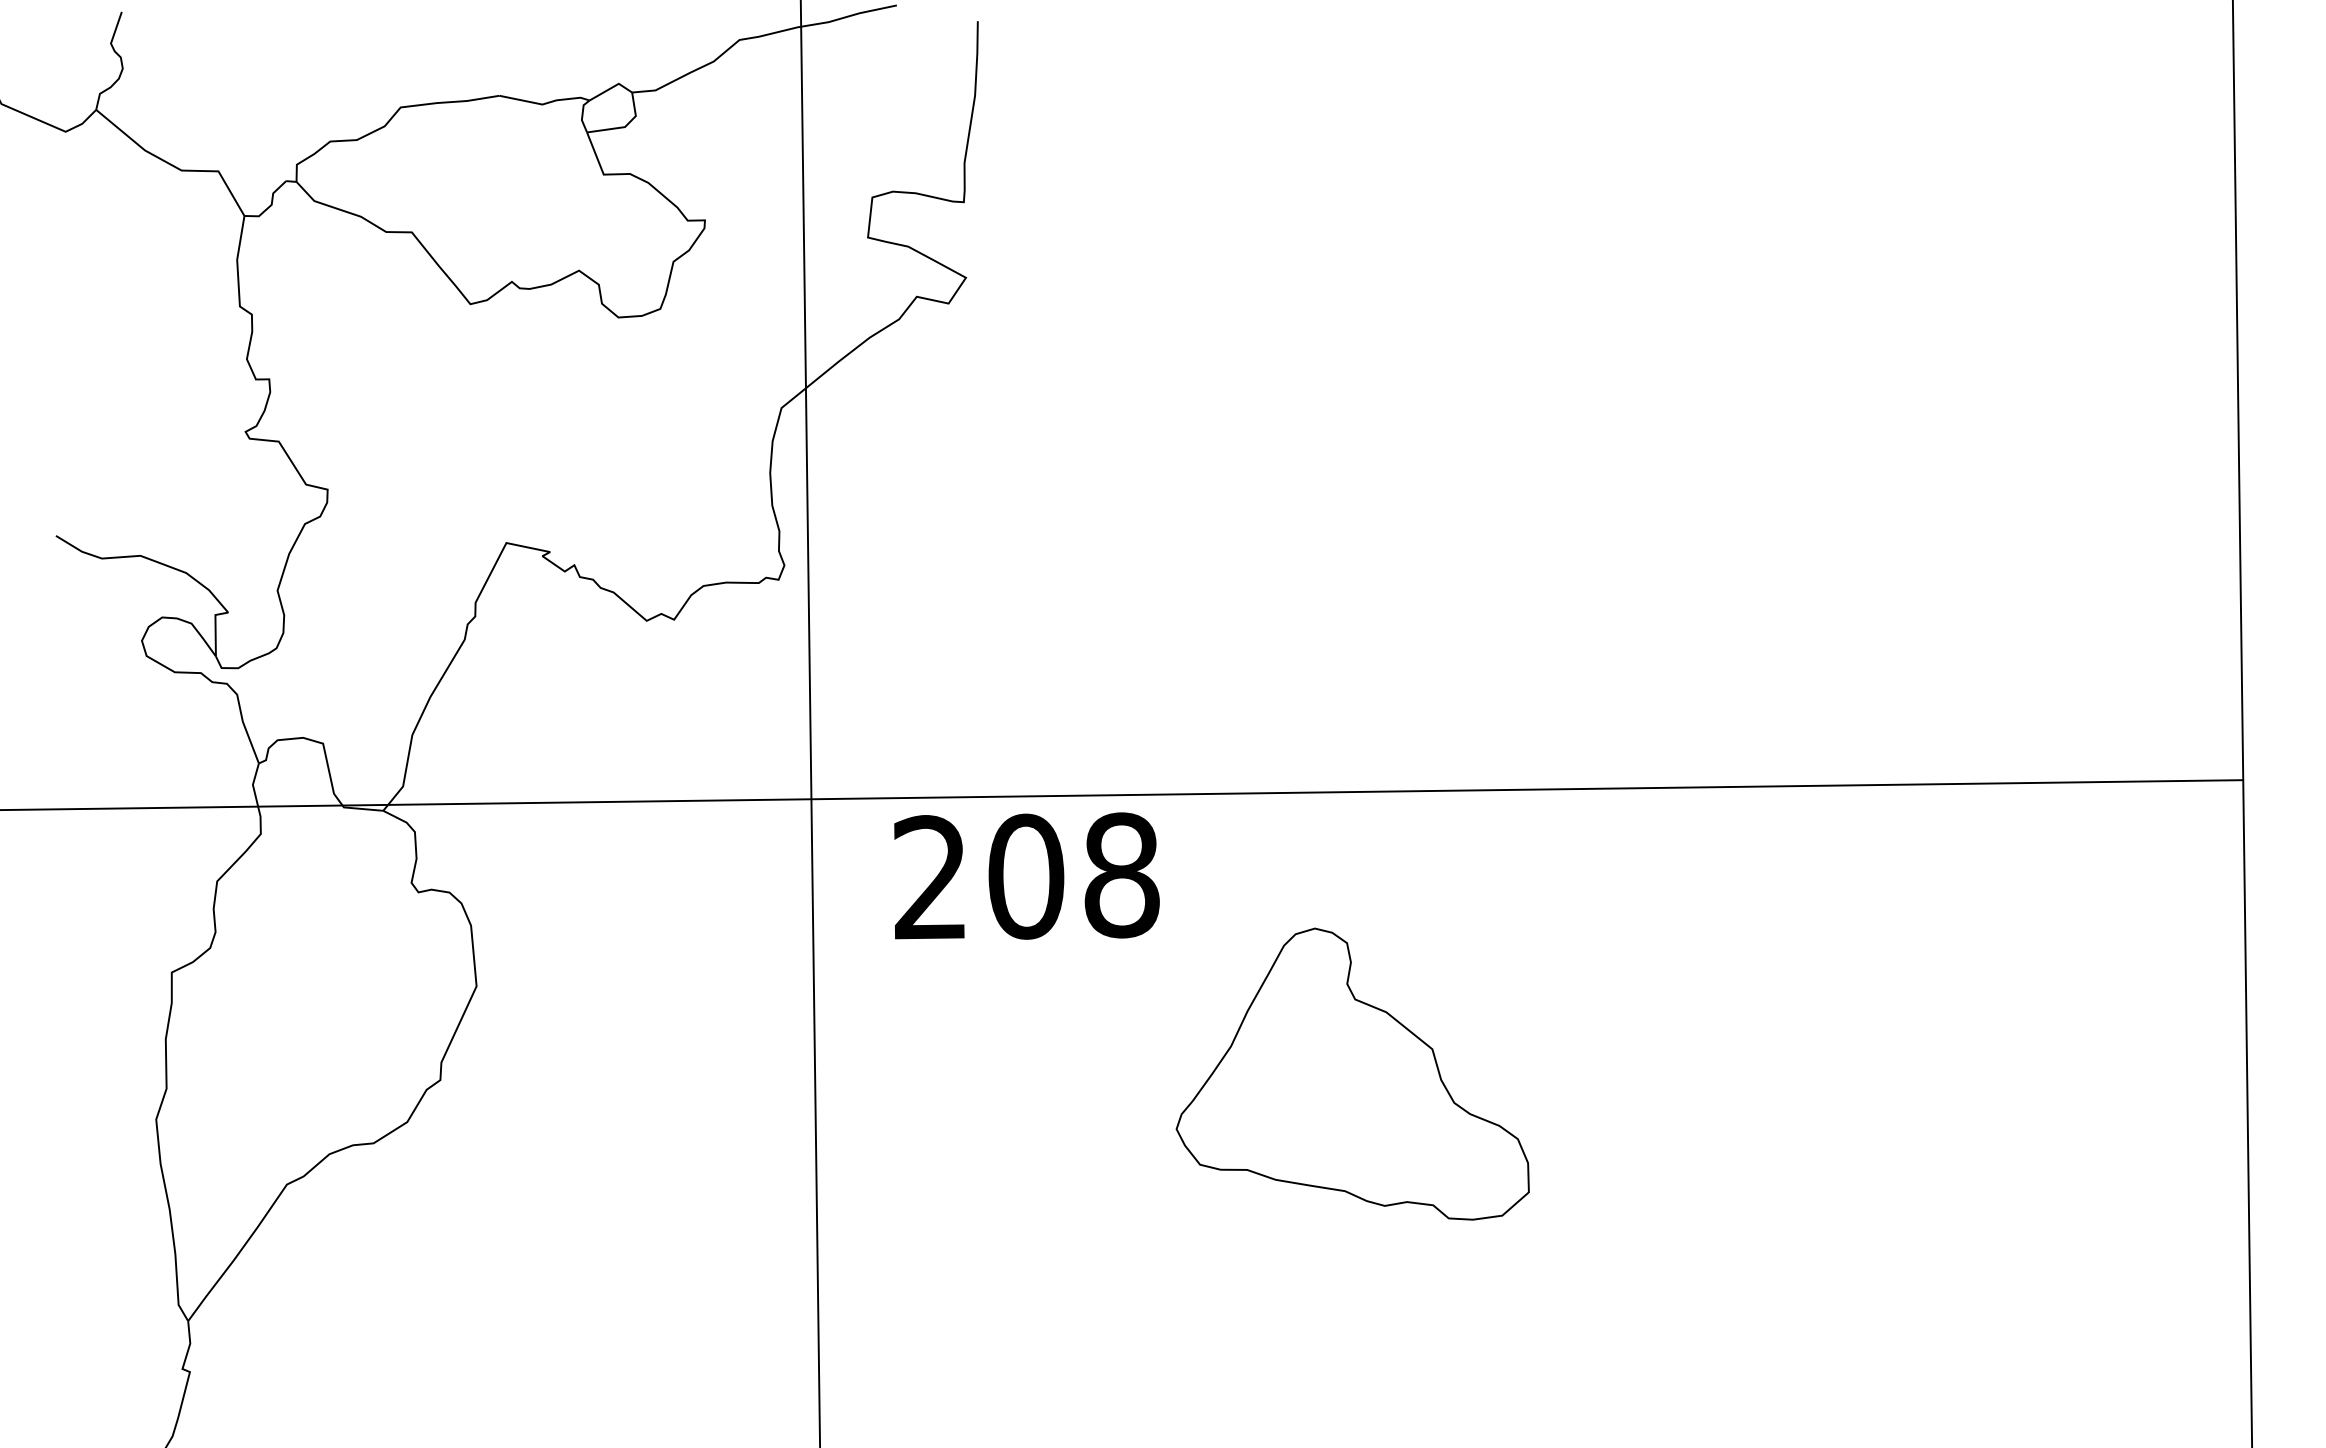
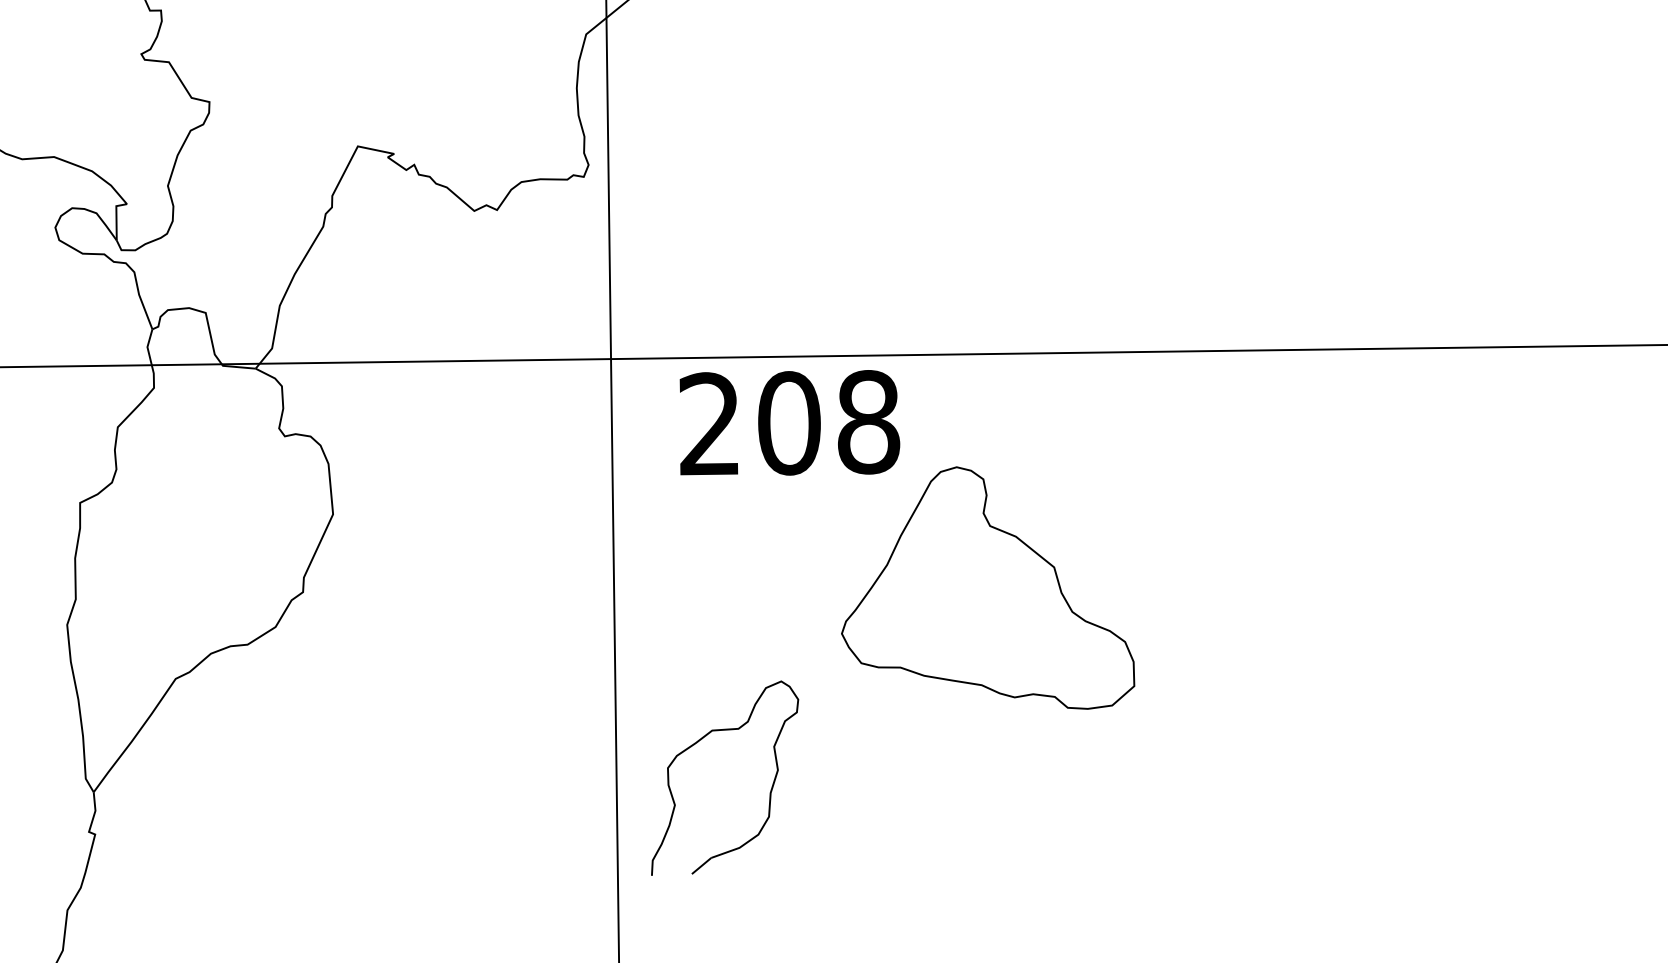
part: (1352, 1073) -> (987, 587), moved
part: (917, 1260) -> (699, 741), added

